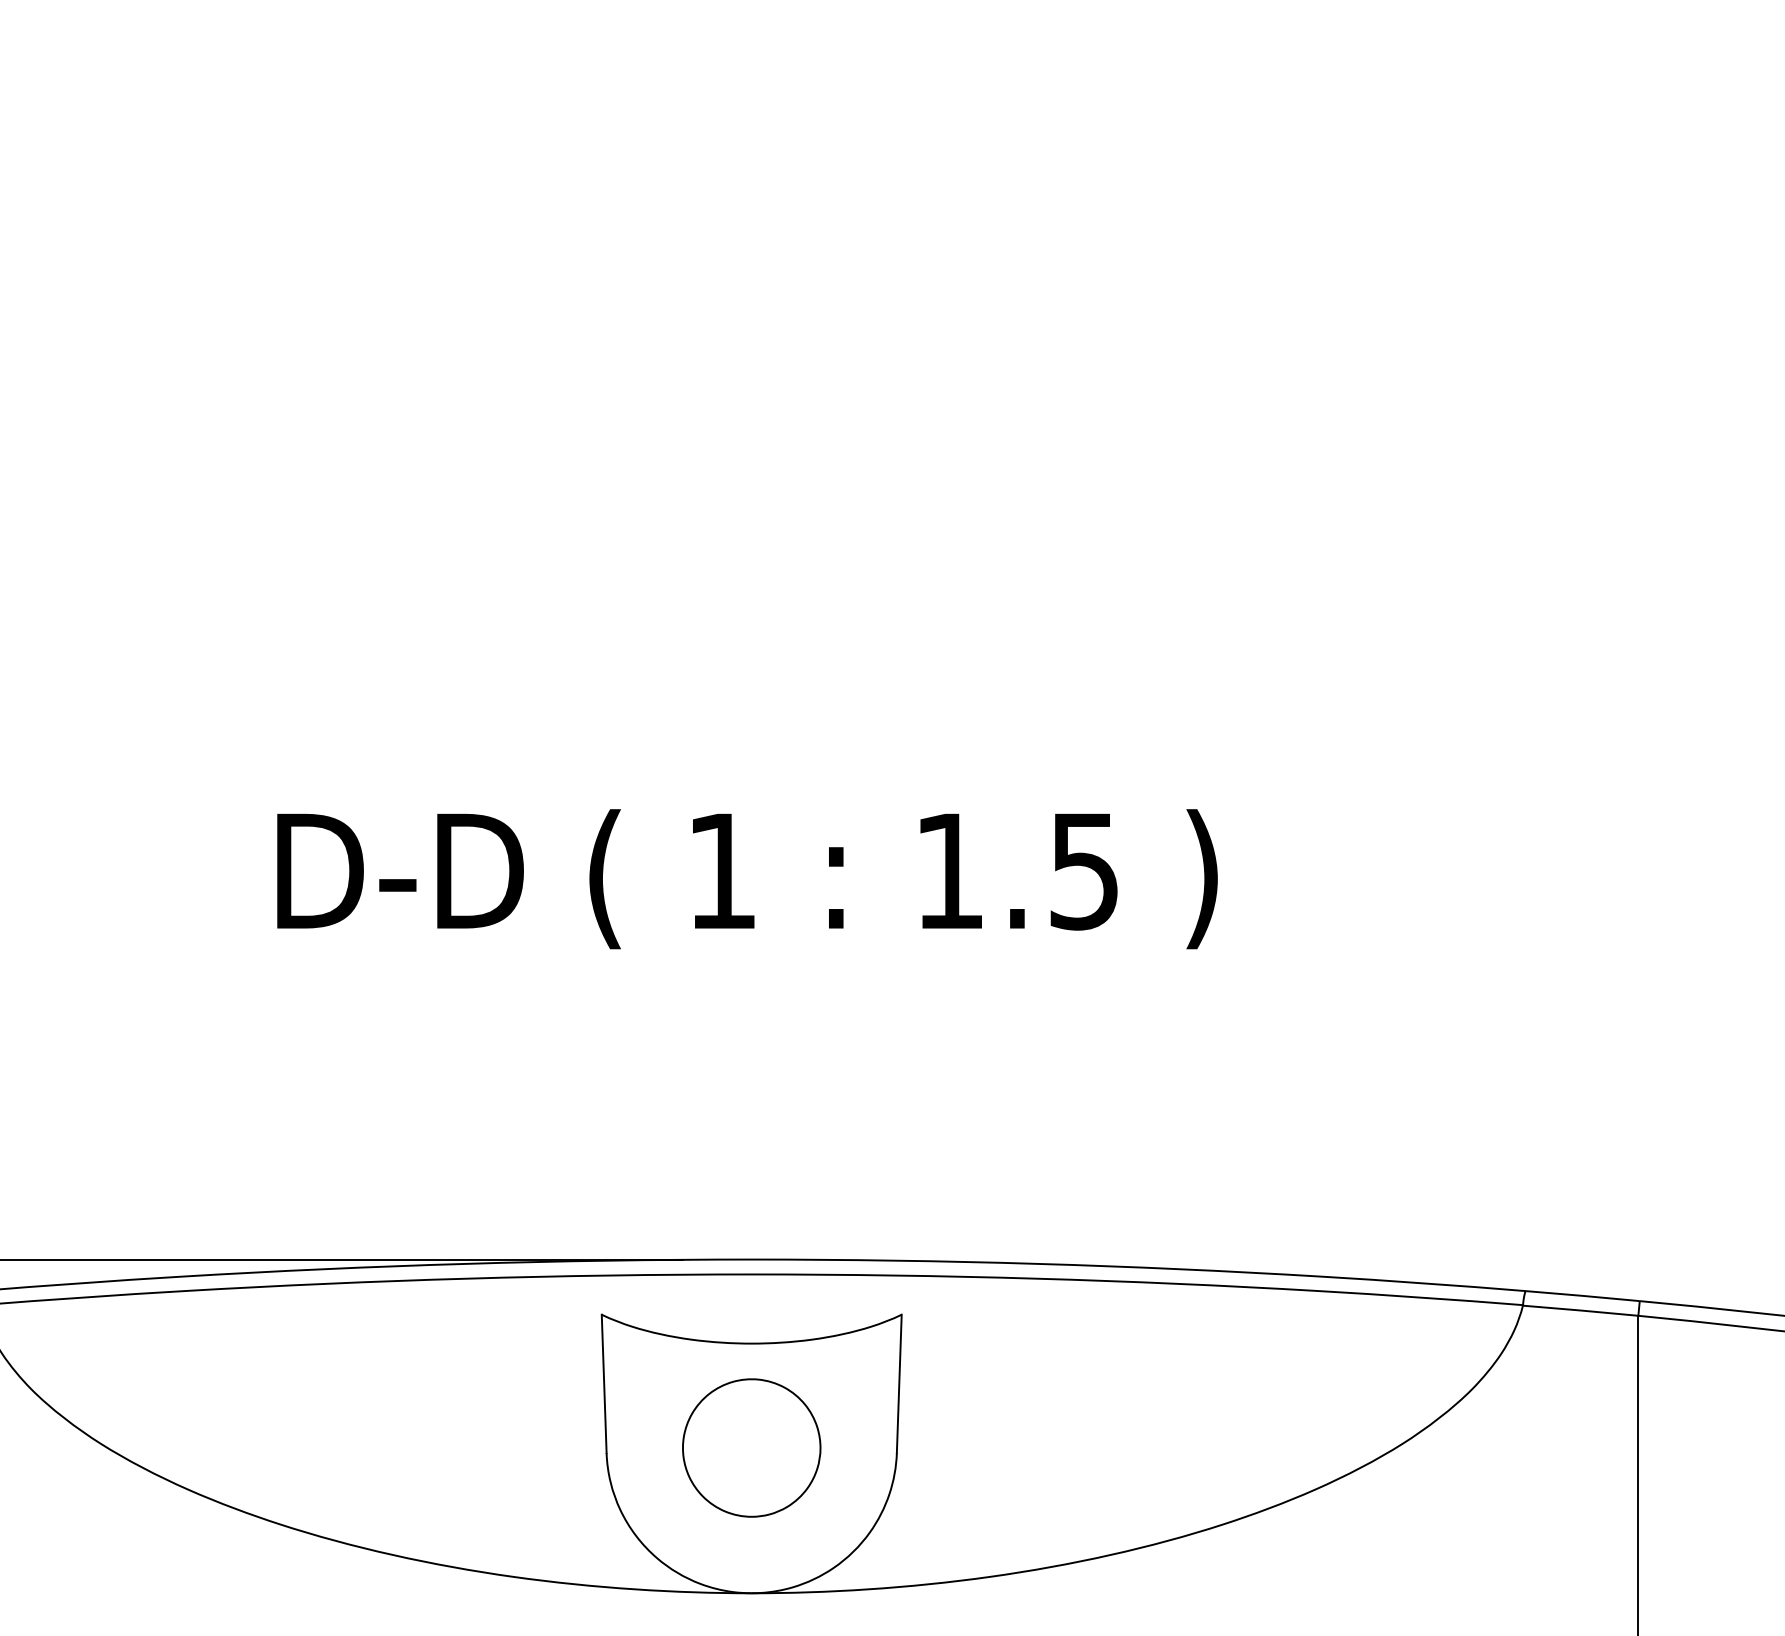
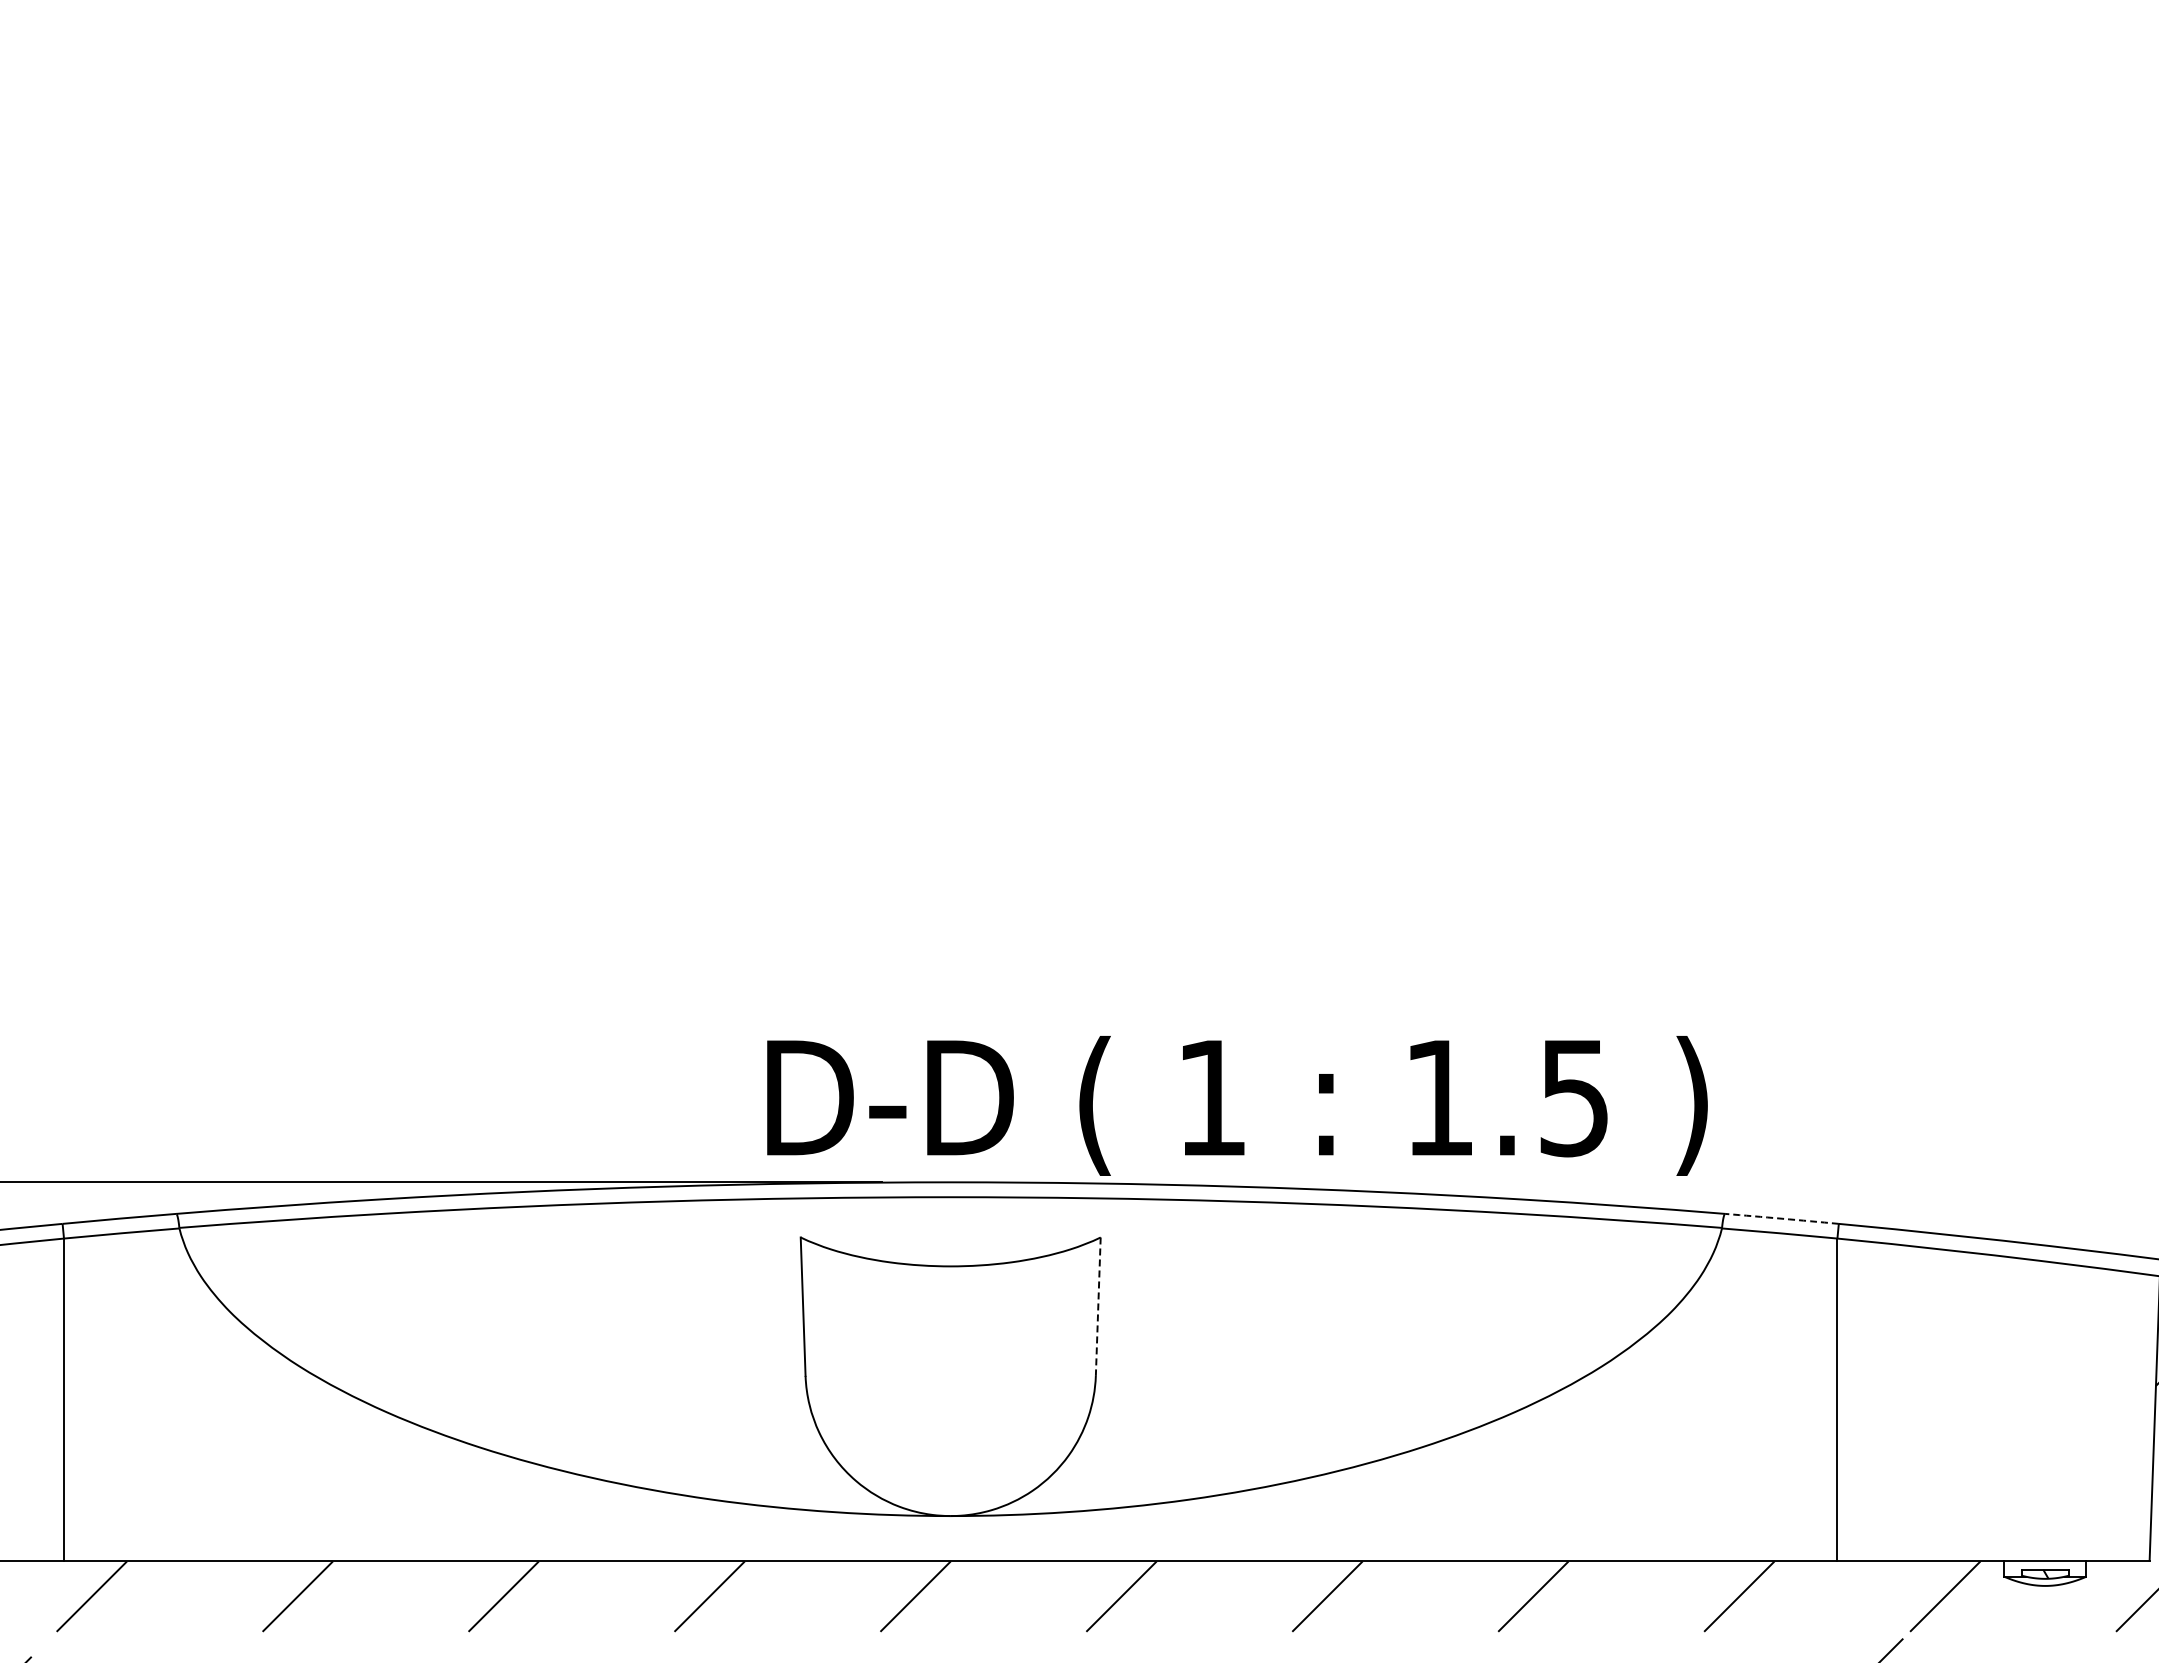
text: (747, 878) -> (1237, 1105), moved
arc: (1583, 1295) -> (1782, 1218), solid -> dashed
line: (899, 1384) -> (1098, 1307), solid -> dashed
part: (751, 1447) -> (950, 1370), removed

